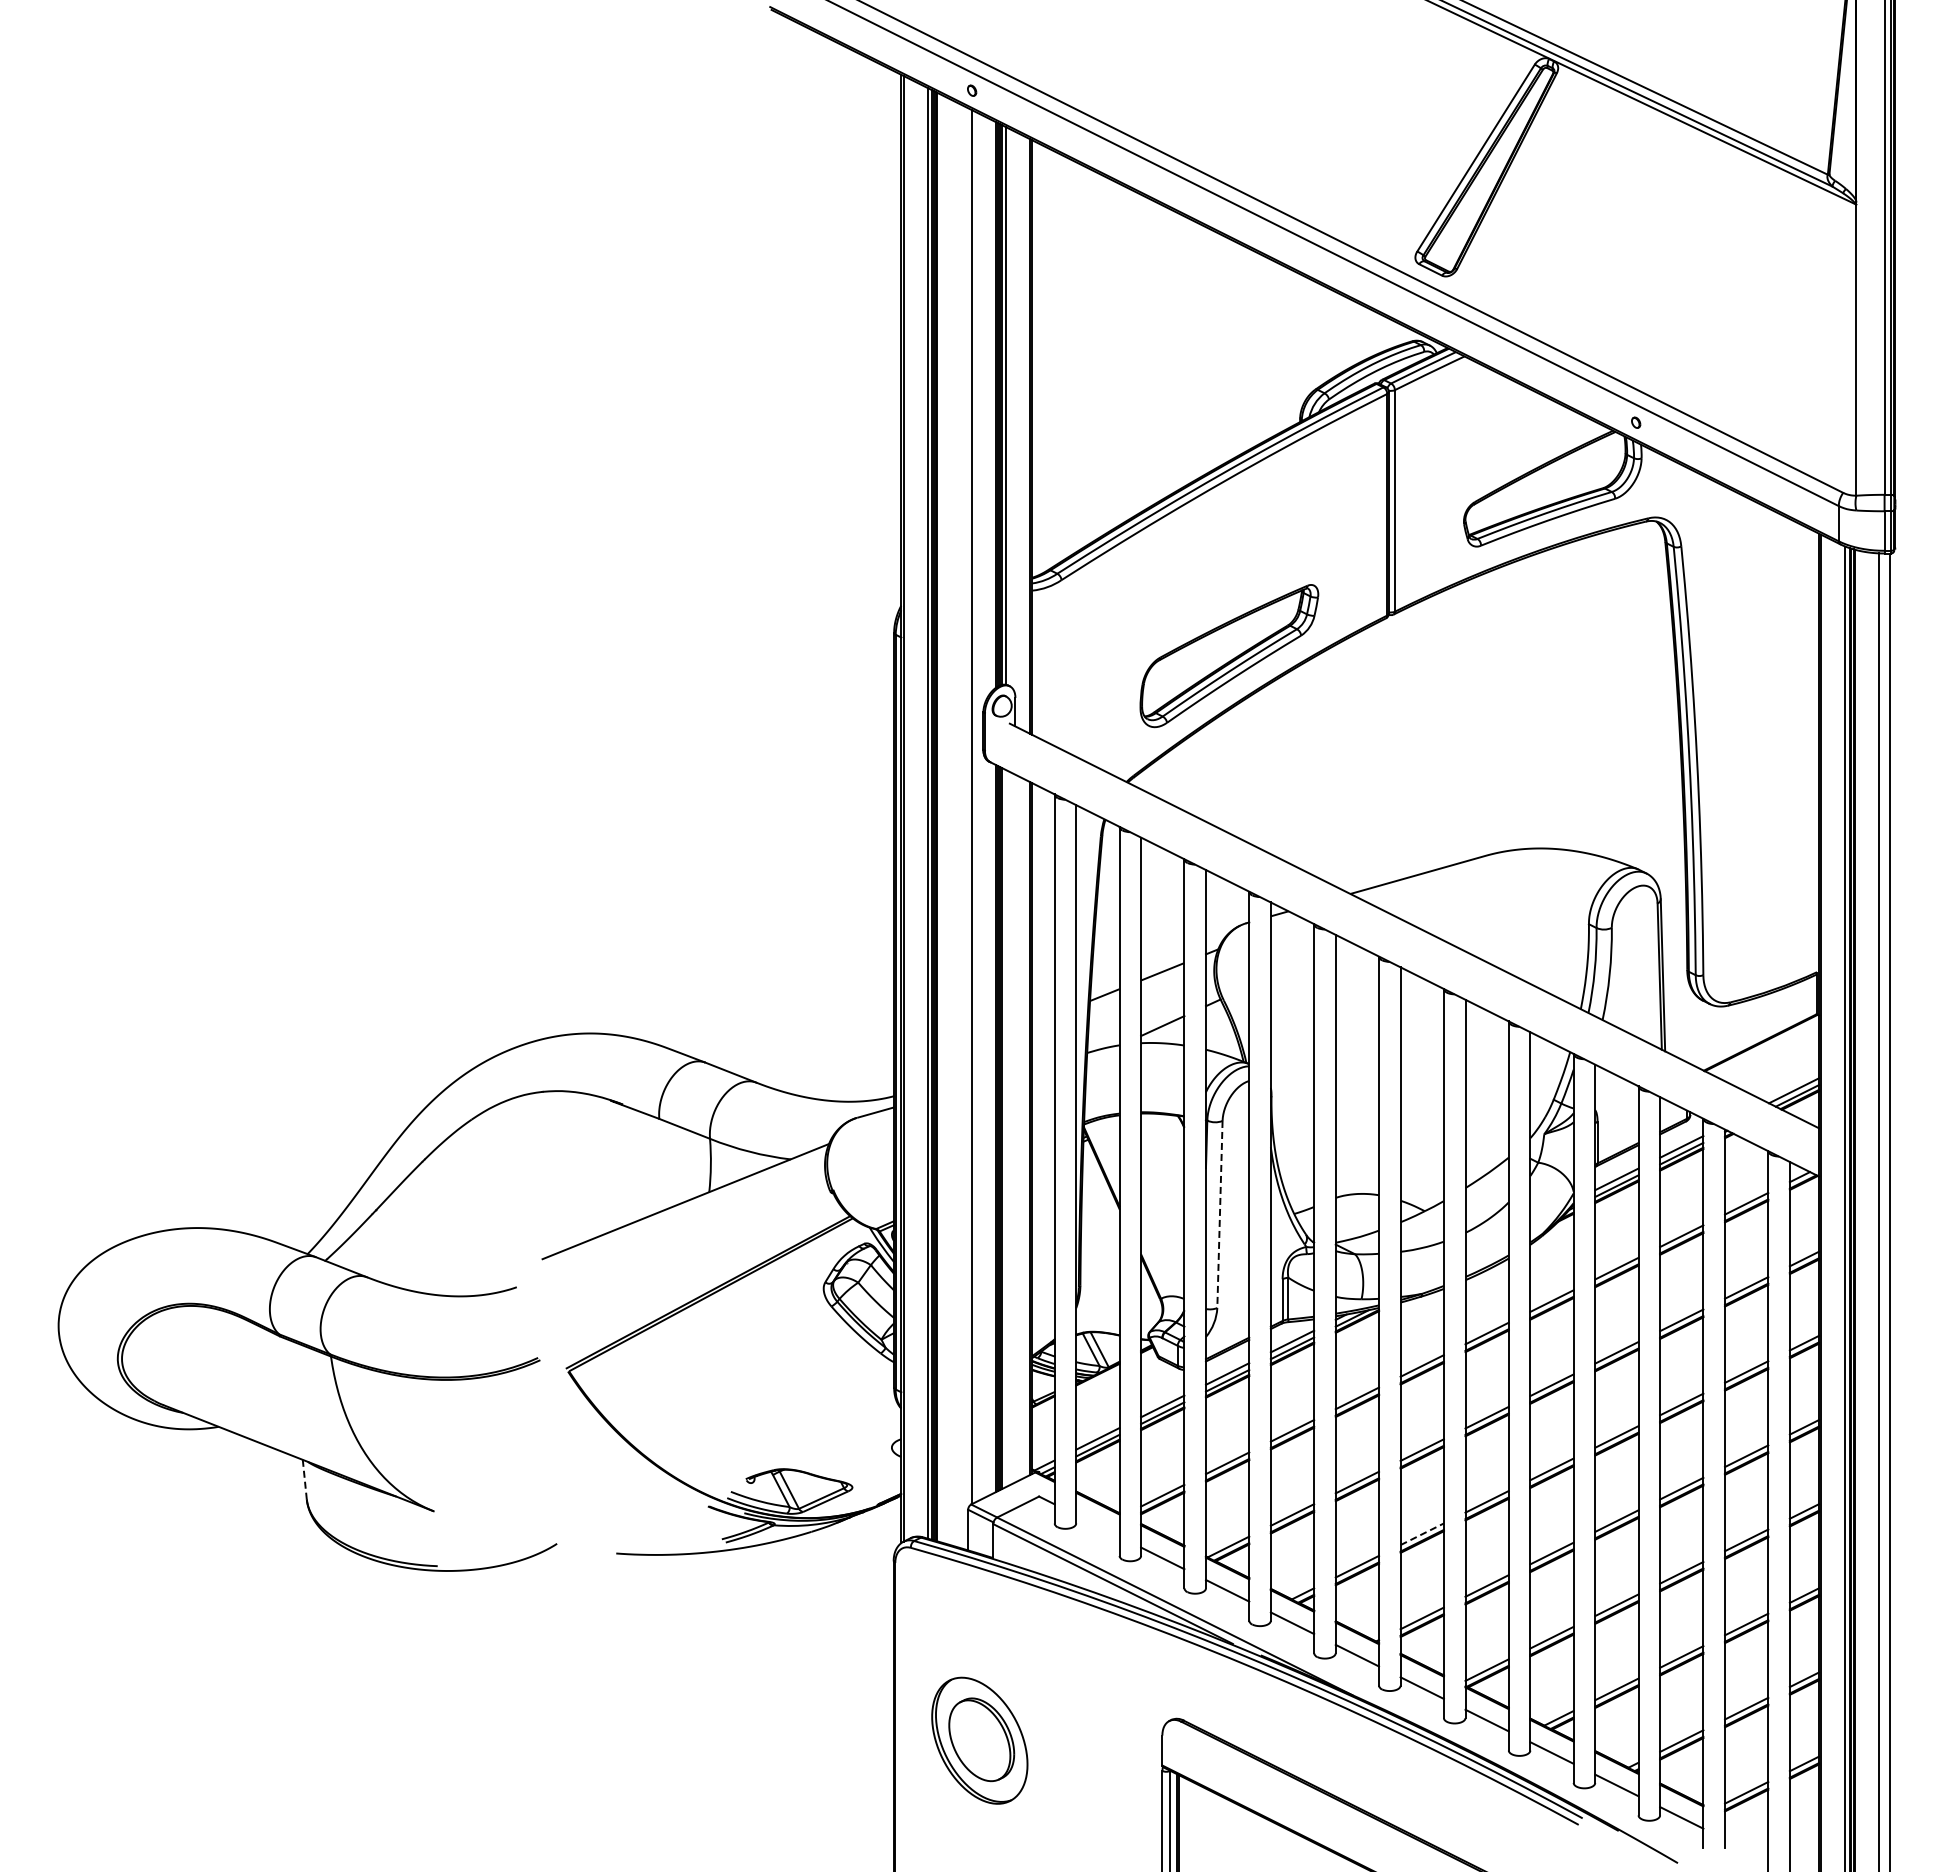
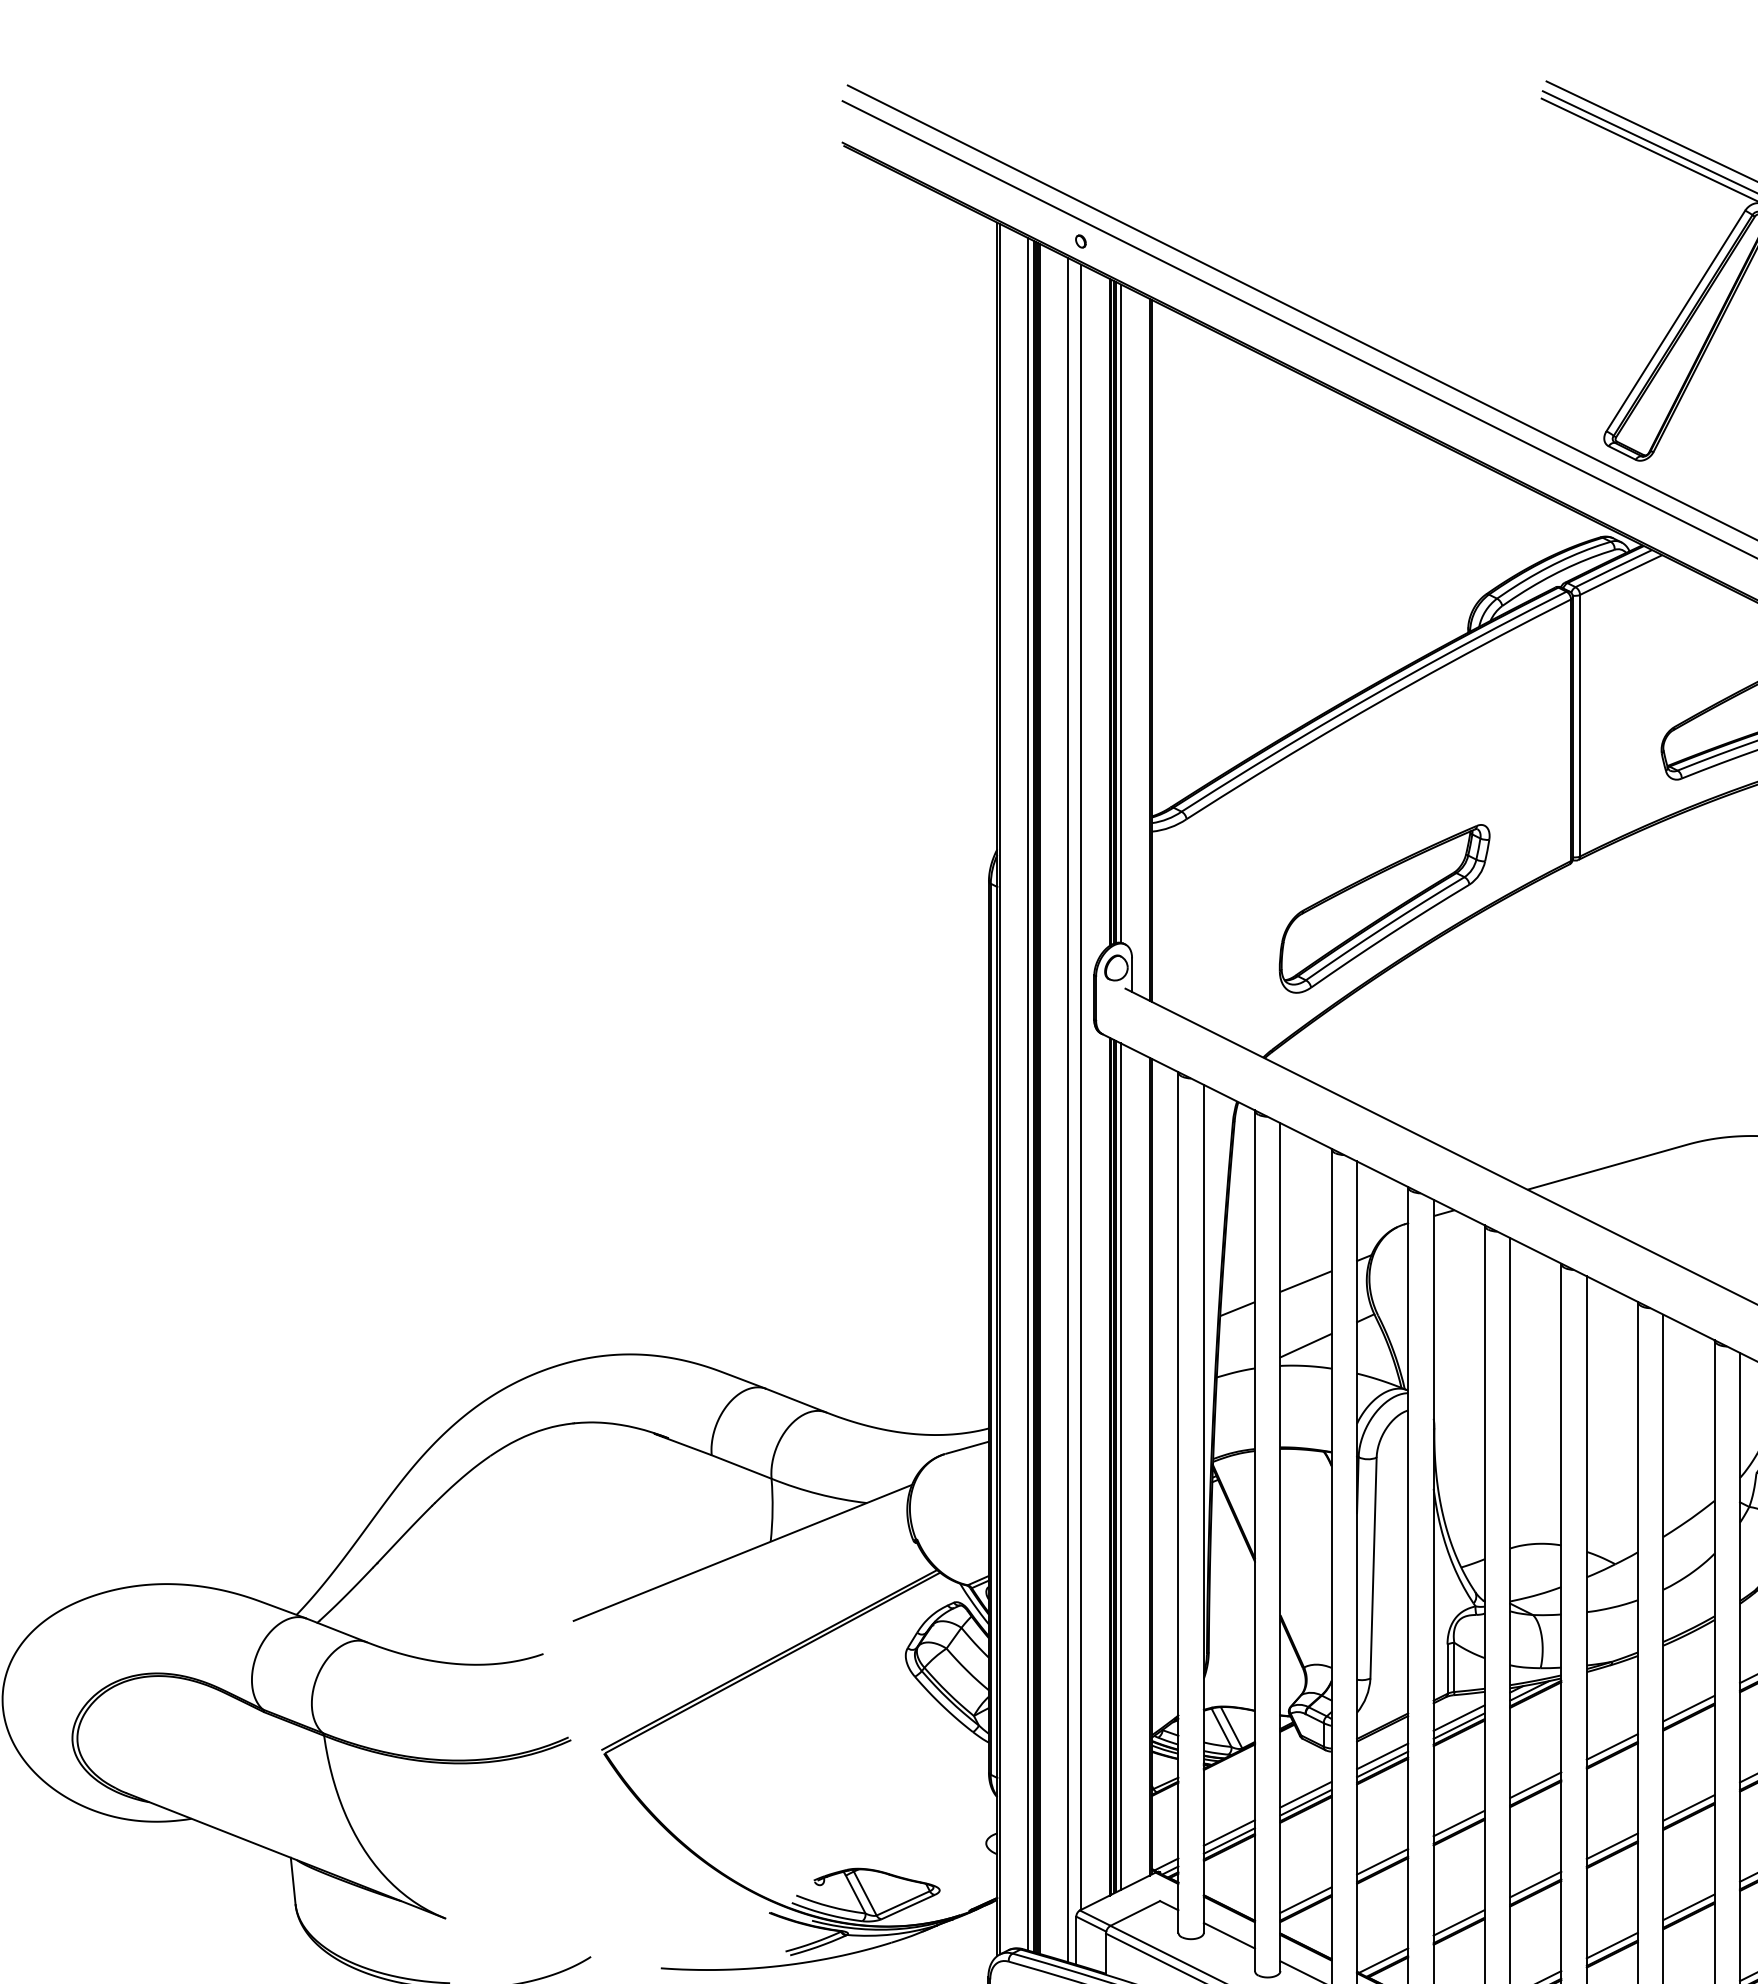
line: (961, 826) -> (1068, 1110), added
line: (1006, 1128) -> (1121, 1466), added
line: (1219, 1214) -> (1373, 1568), dashed -> solid
line: (304, 1479) -> (292, 1880), dashed -> solid
line: (1097, 1525) -> (1228, 1935), added
line: (1422, 1534) -> (1612, 1945), dashed -> solid

